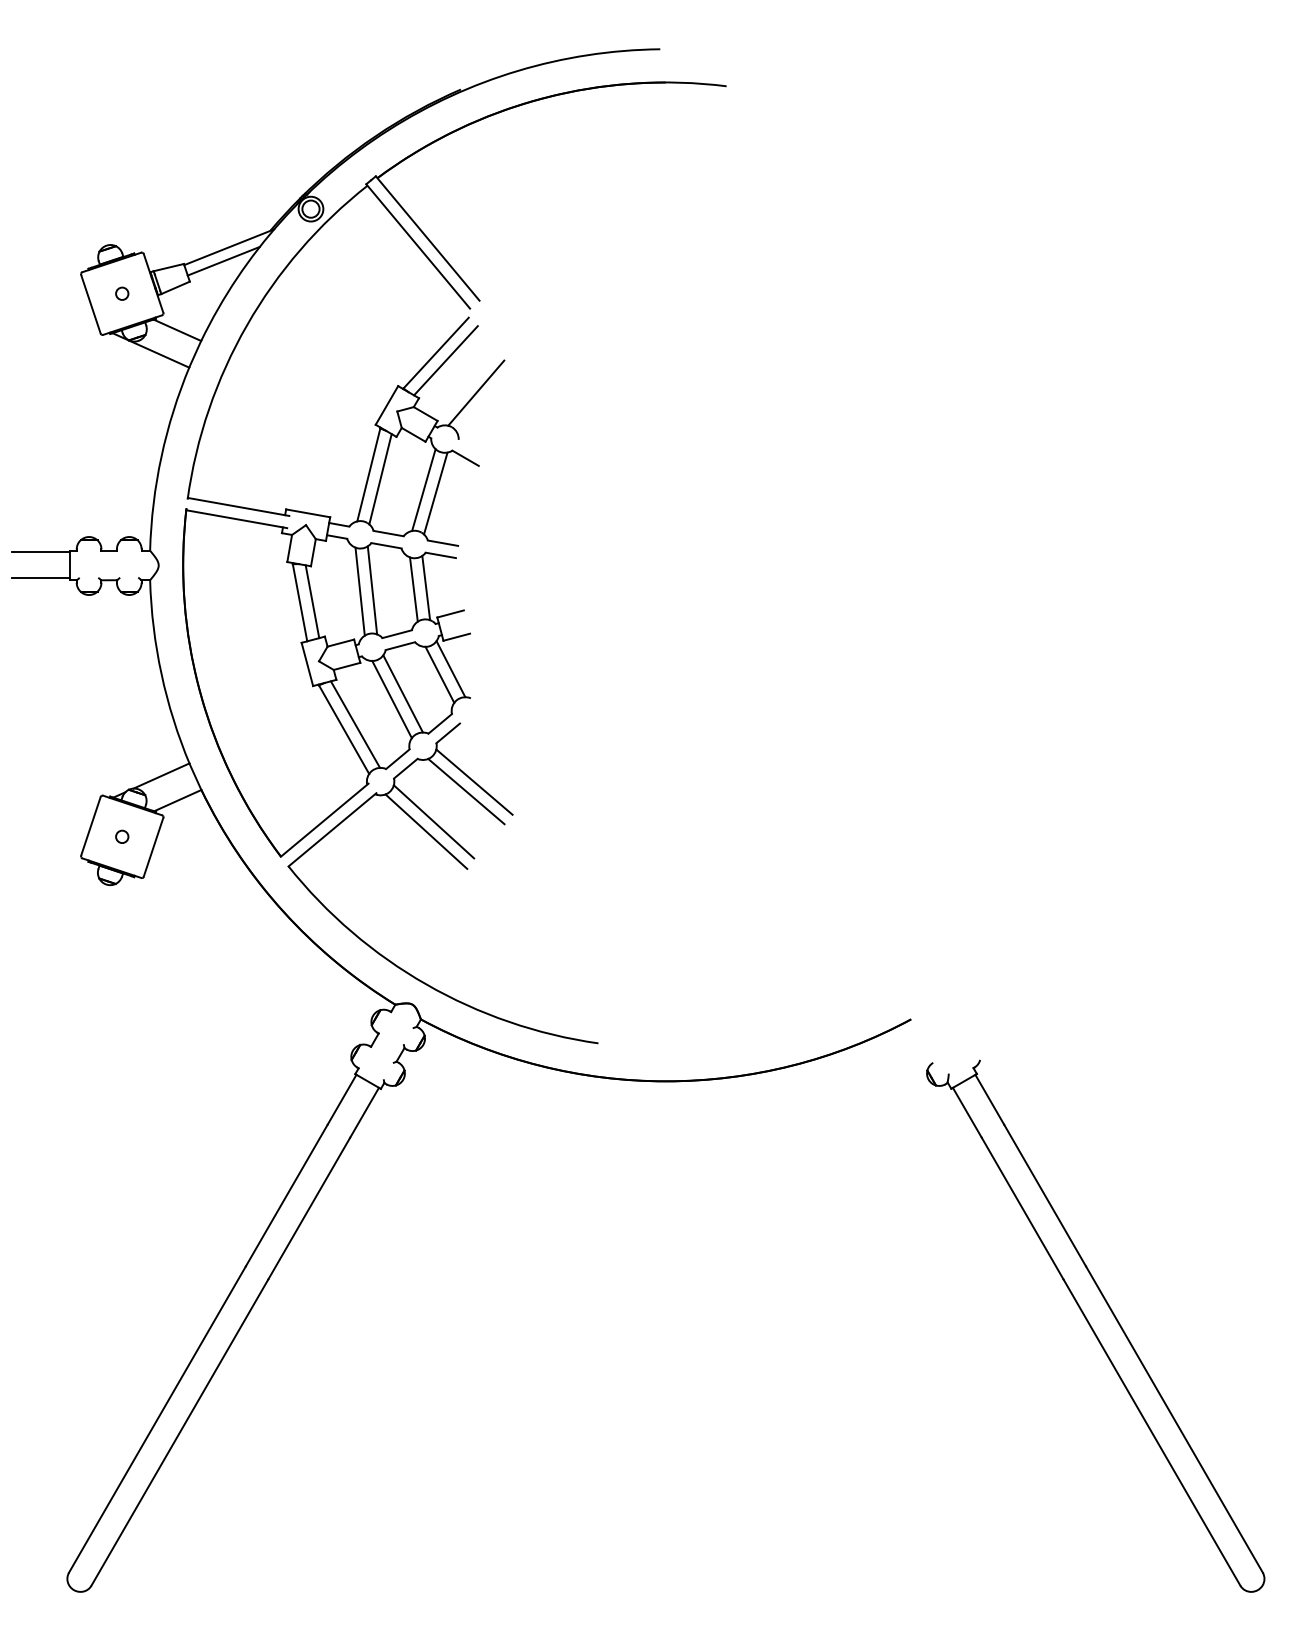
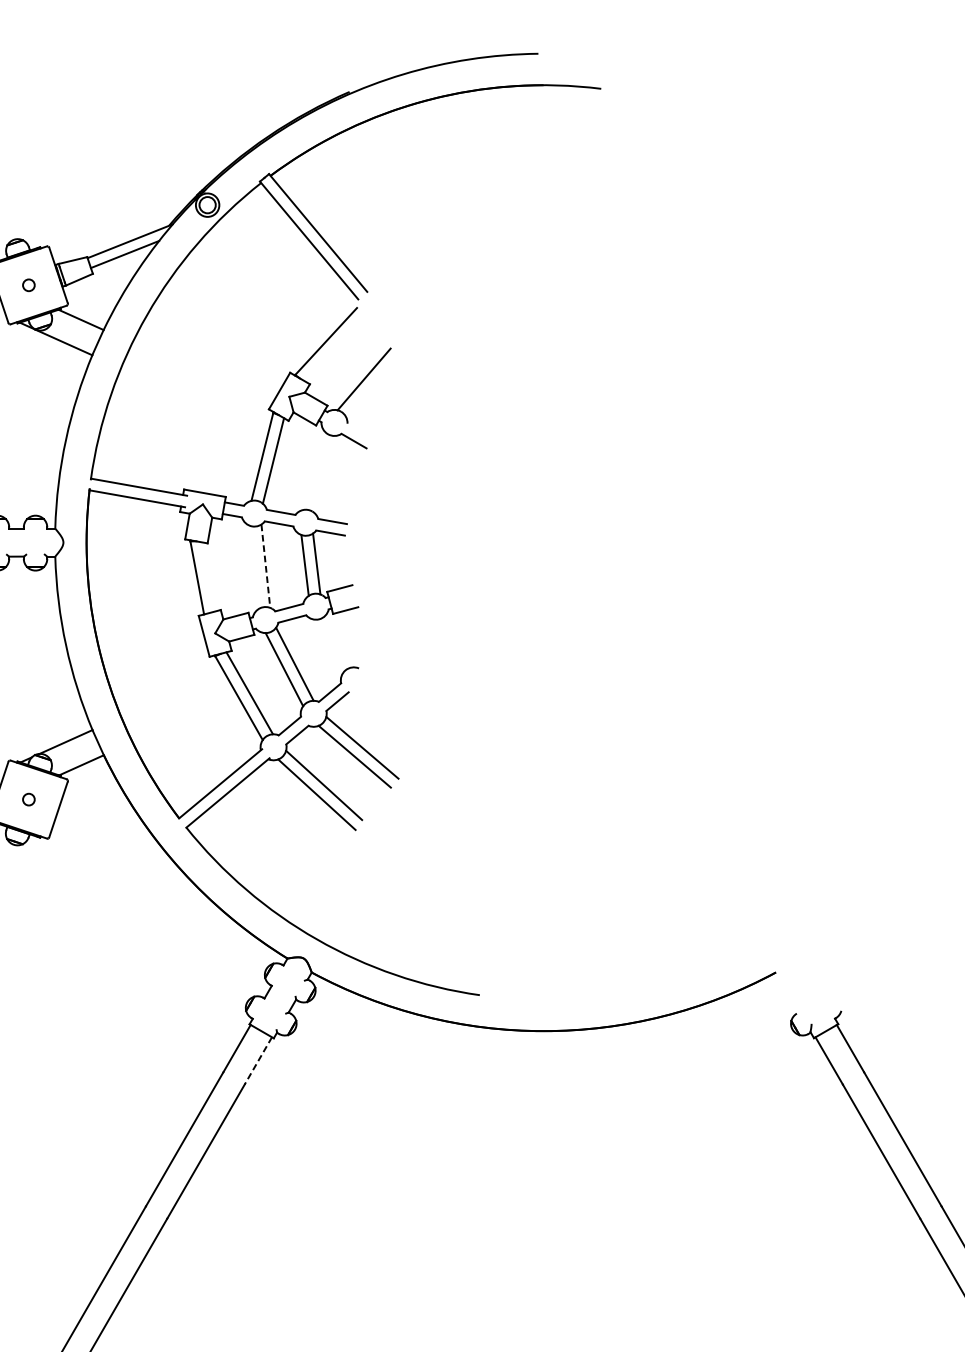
line: (445, 360) -> (335, 348), removed
line: (423, 489) -> (314, 470), removed
line: (435, 493) -> (325, 474), removed
line: (372, 590) -> (265, 566), solid -> dashed
line: (359, 591) -> (253, 567), removed
line: (312, 601) -> (209, 576), removed
line: (450, 669) -> (339, 641), removed
line: (439, 674) -> (329, 645), removed
line: (364, 1112) -> (258, 1060), solid -> dashed

